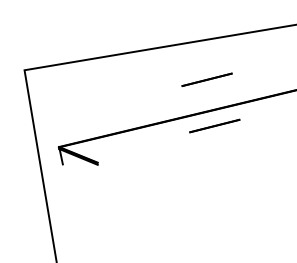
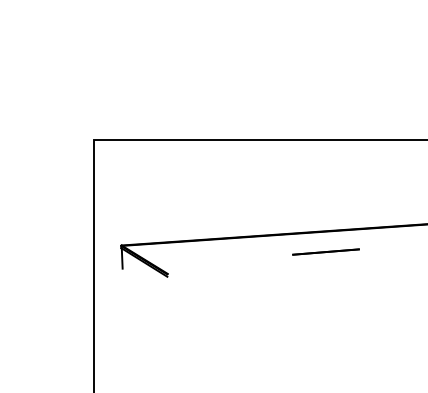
line: (206, 79) -> (325, 190), removed

